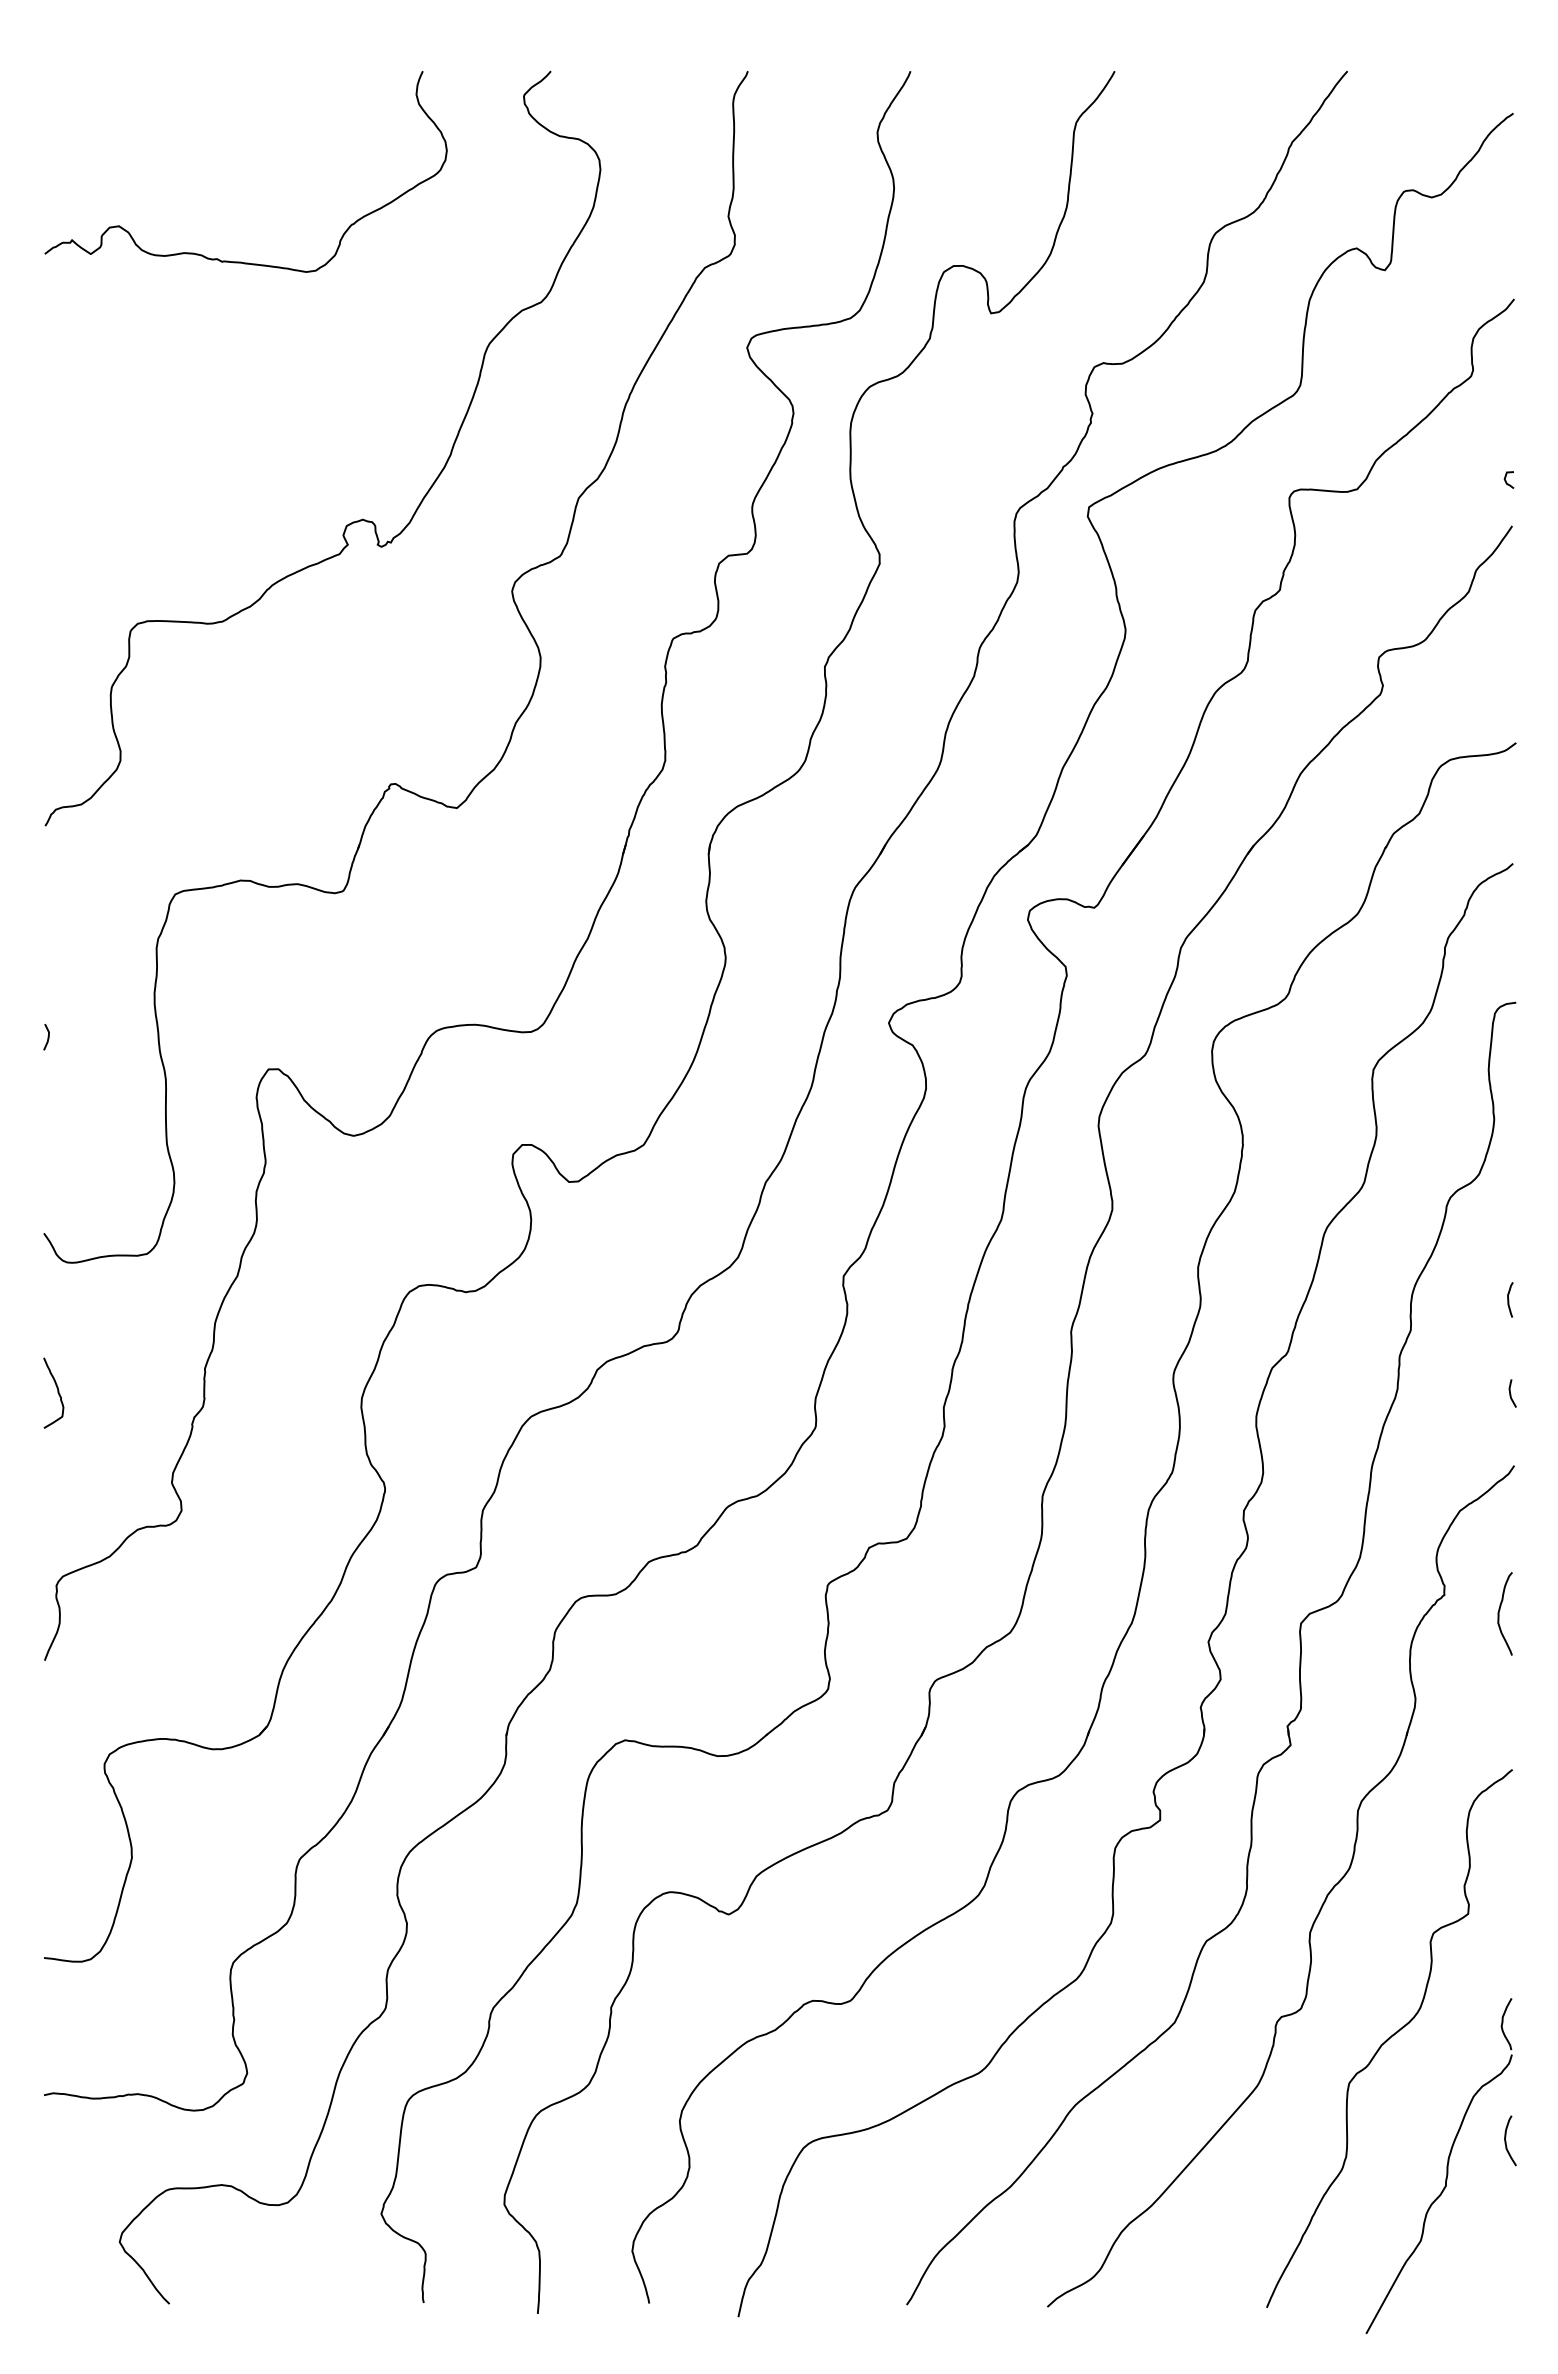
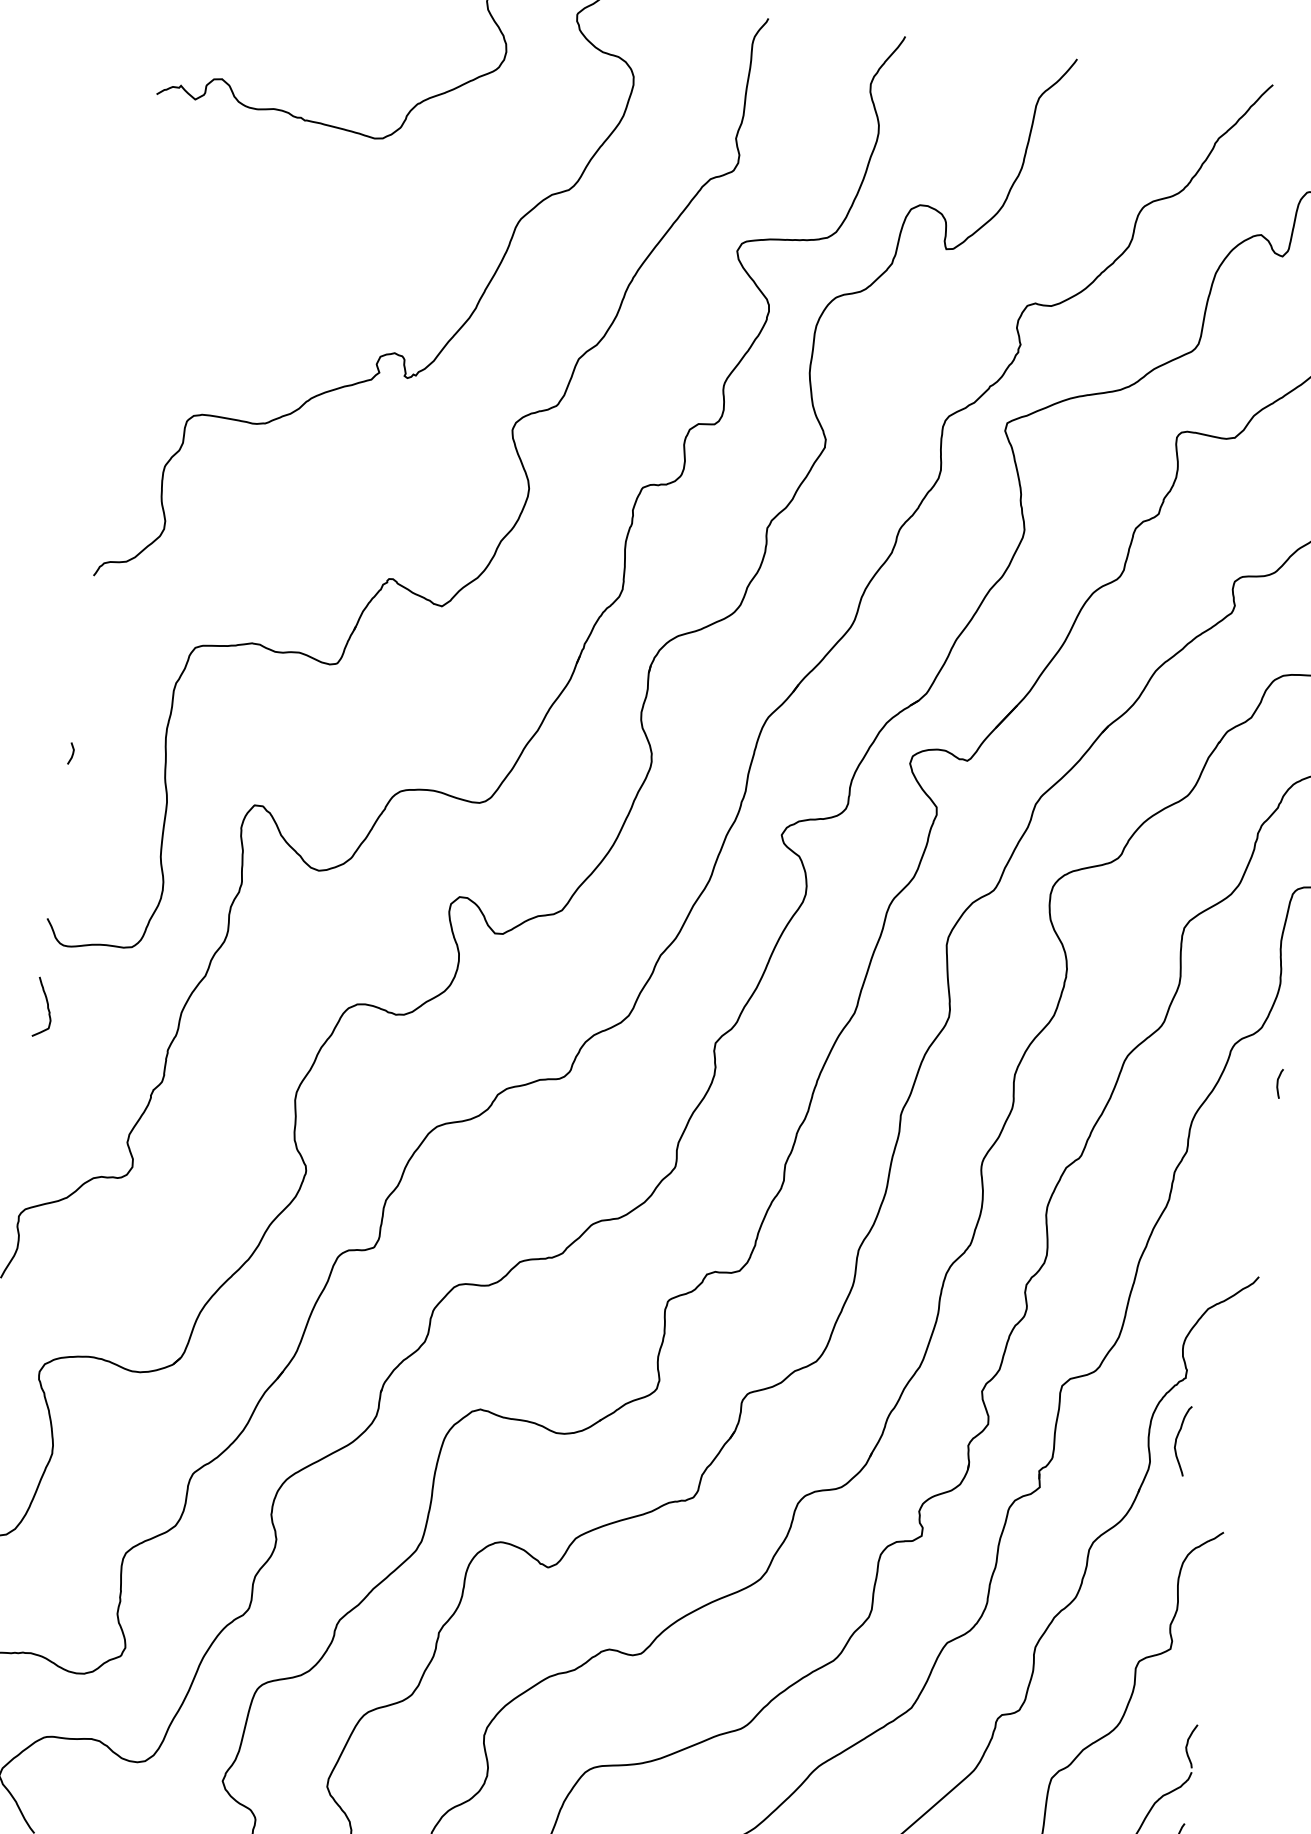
curve: (1509, 1299) -> (1278, 1083), moved
curve: (57, 1392) -> (47, 1007), moved
curve: (1511, 1393) -> (1264, 1215), removed
curve: (1500, 1610) -> (1178, 1437), moved

